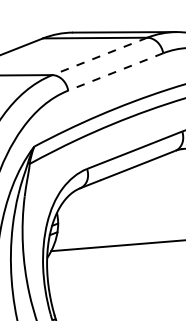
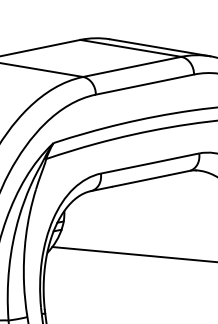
line: (99, 57) -> (131, 67), dashed -> solid
line: (115, 71) -> (144, 84), dashed -> solid

